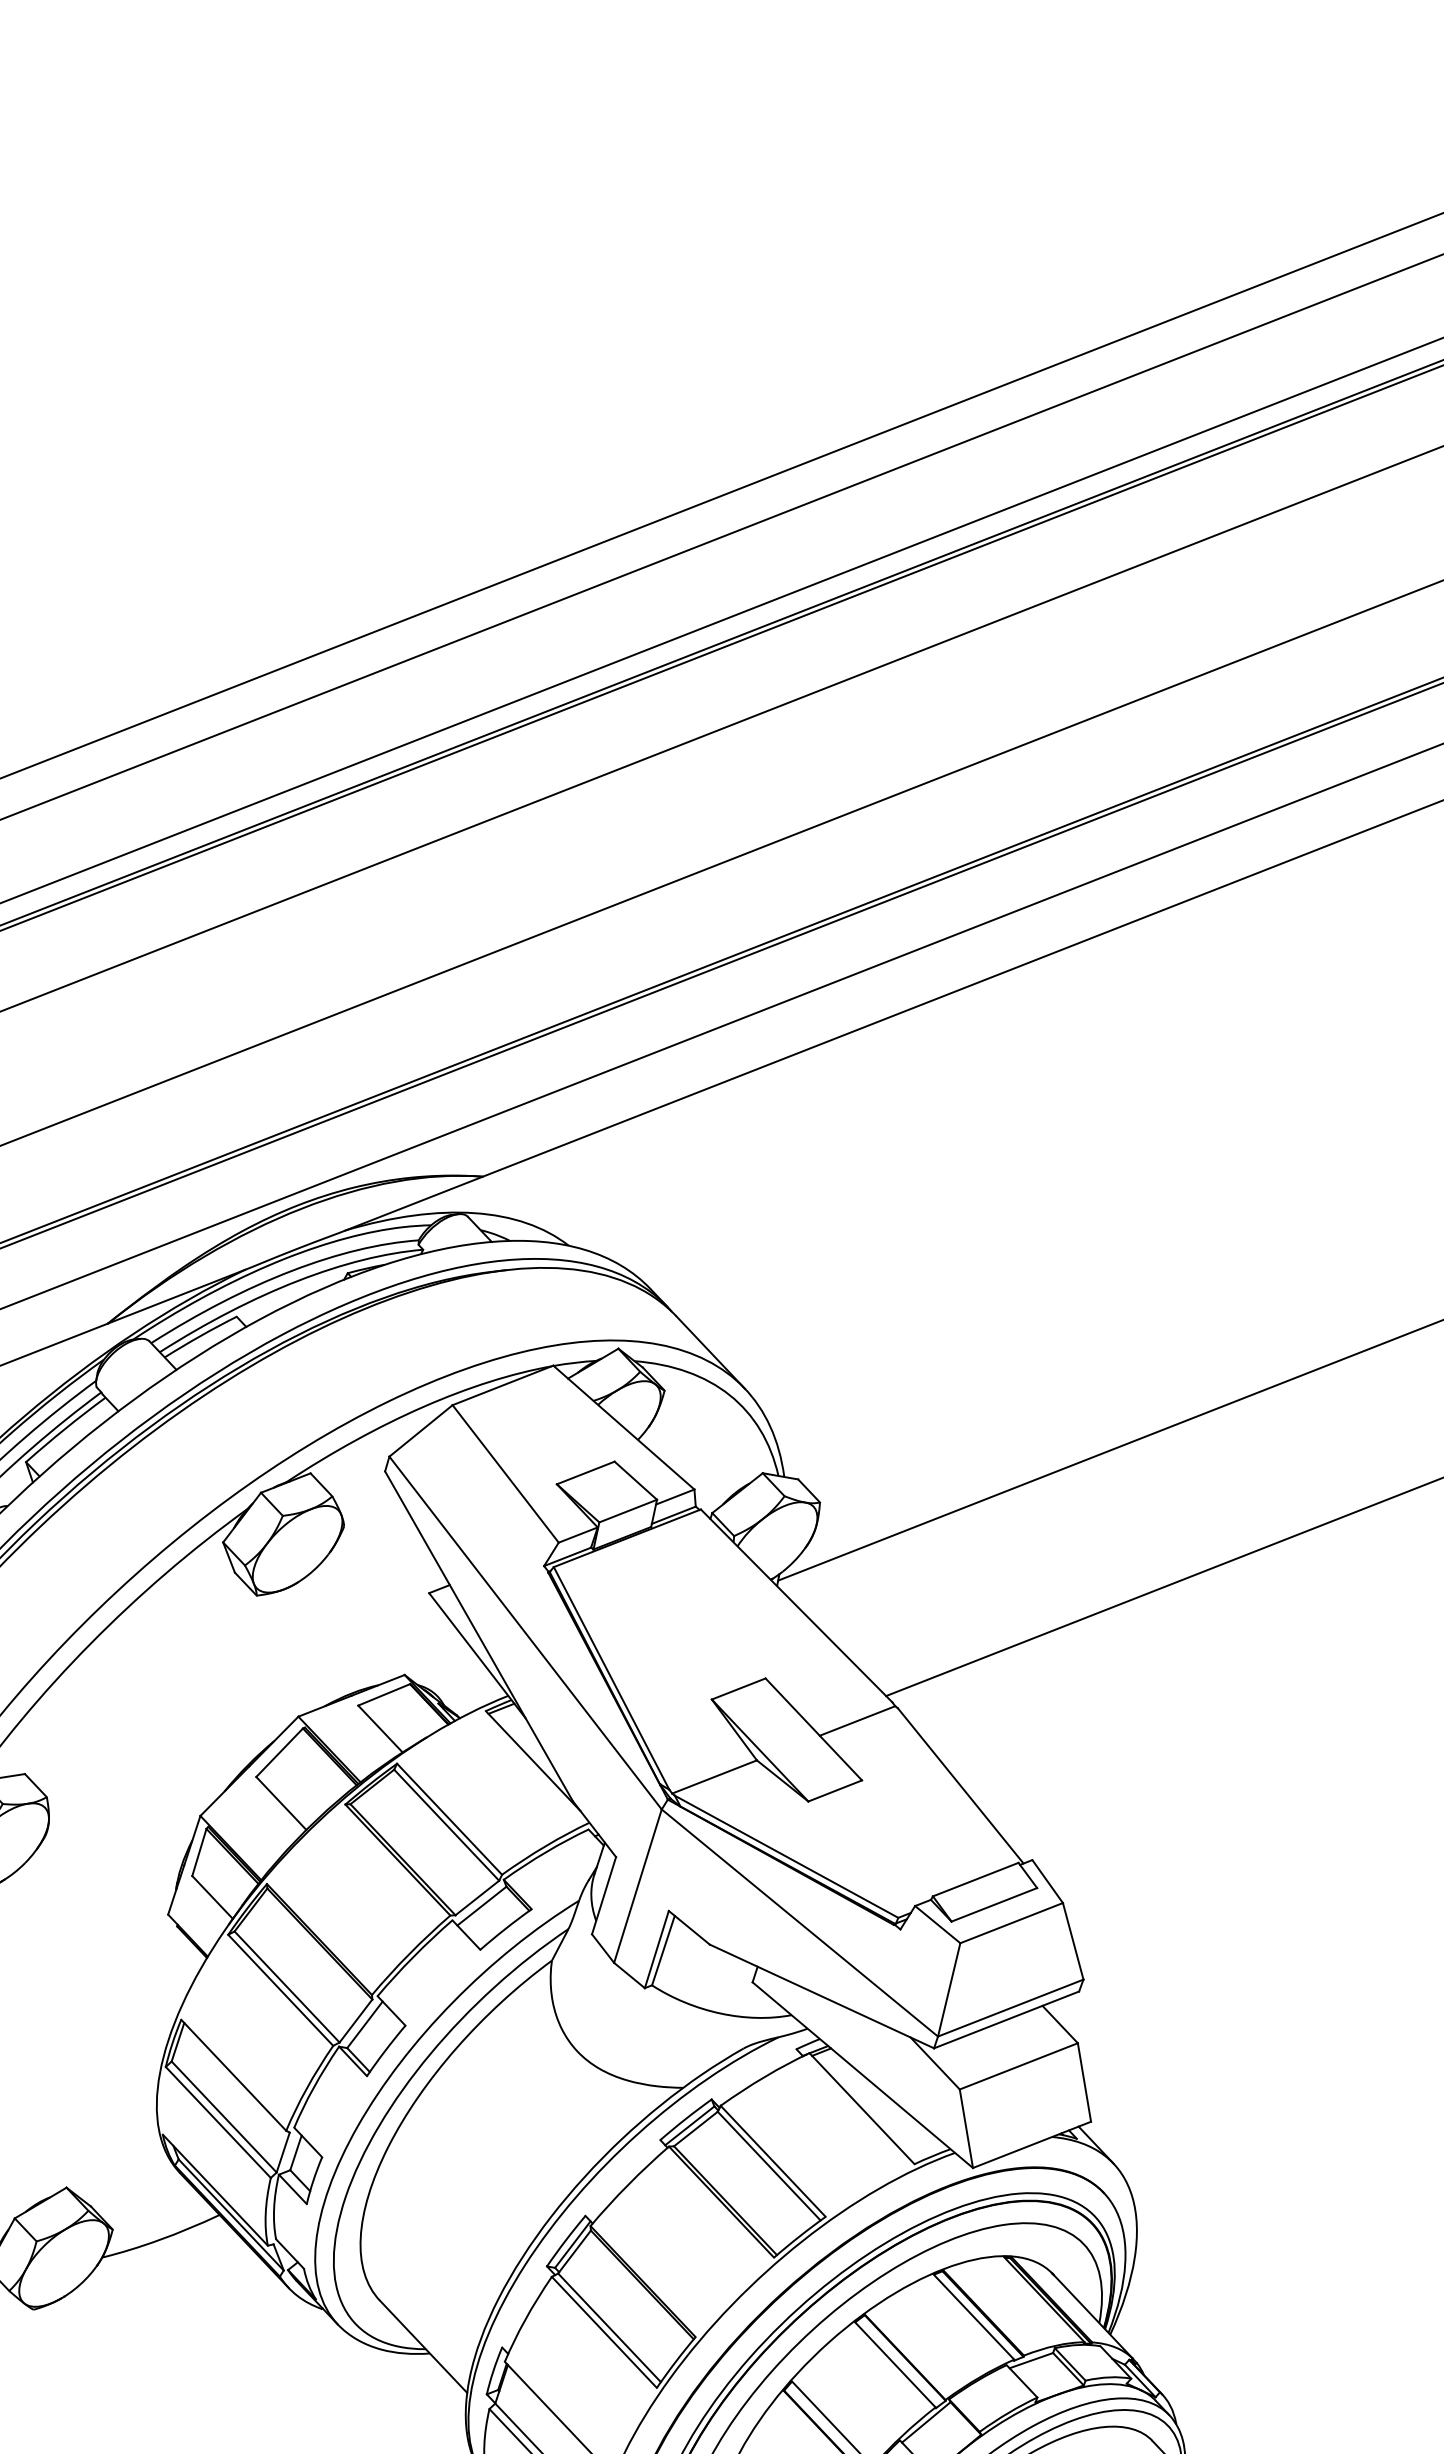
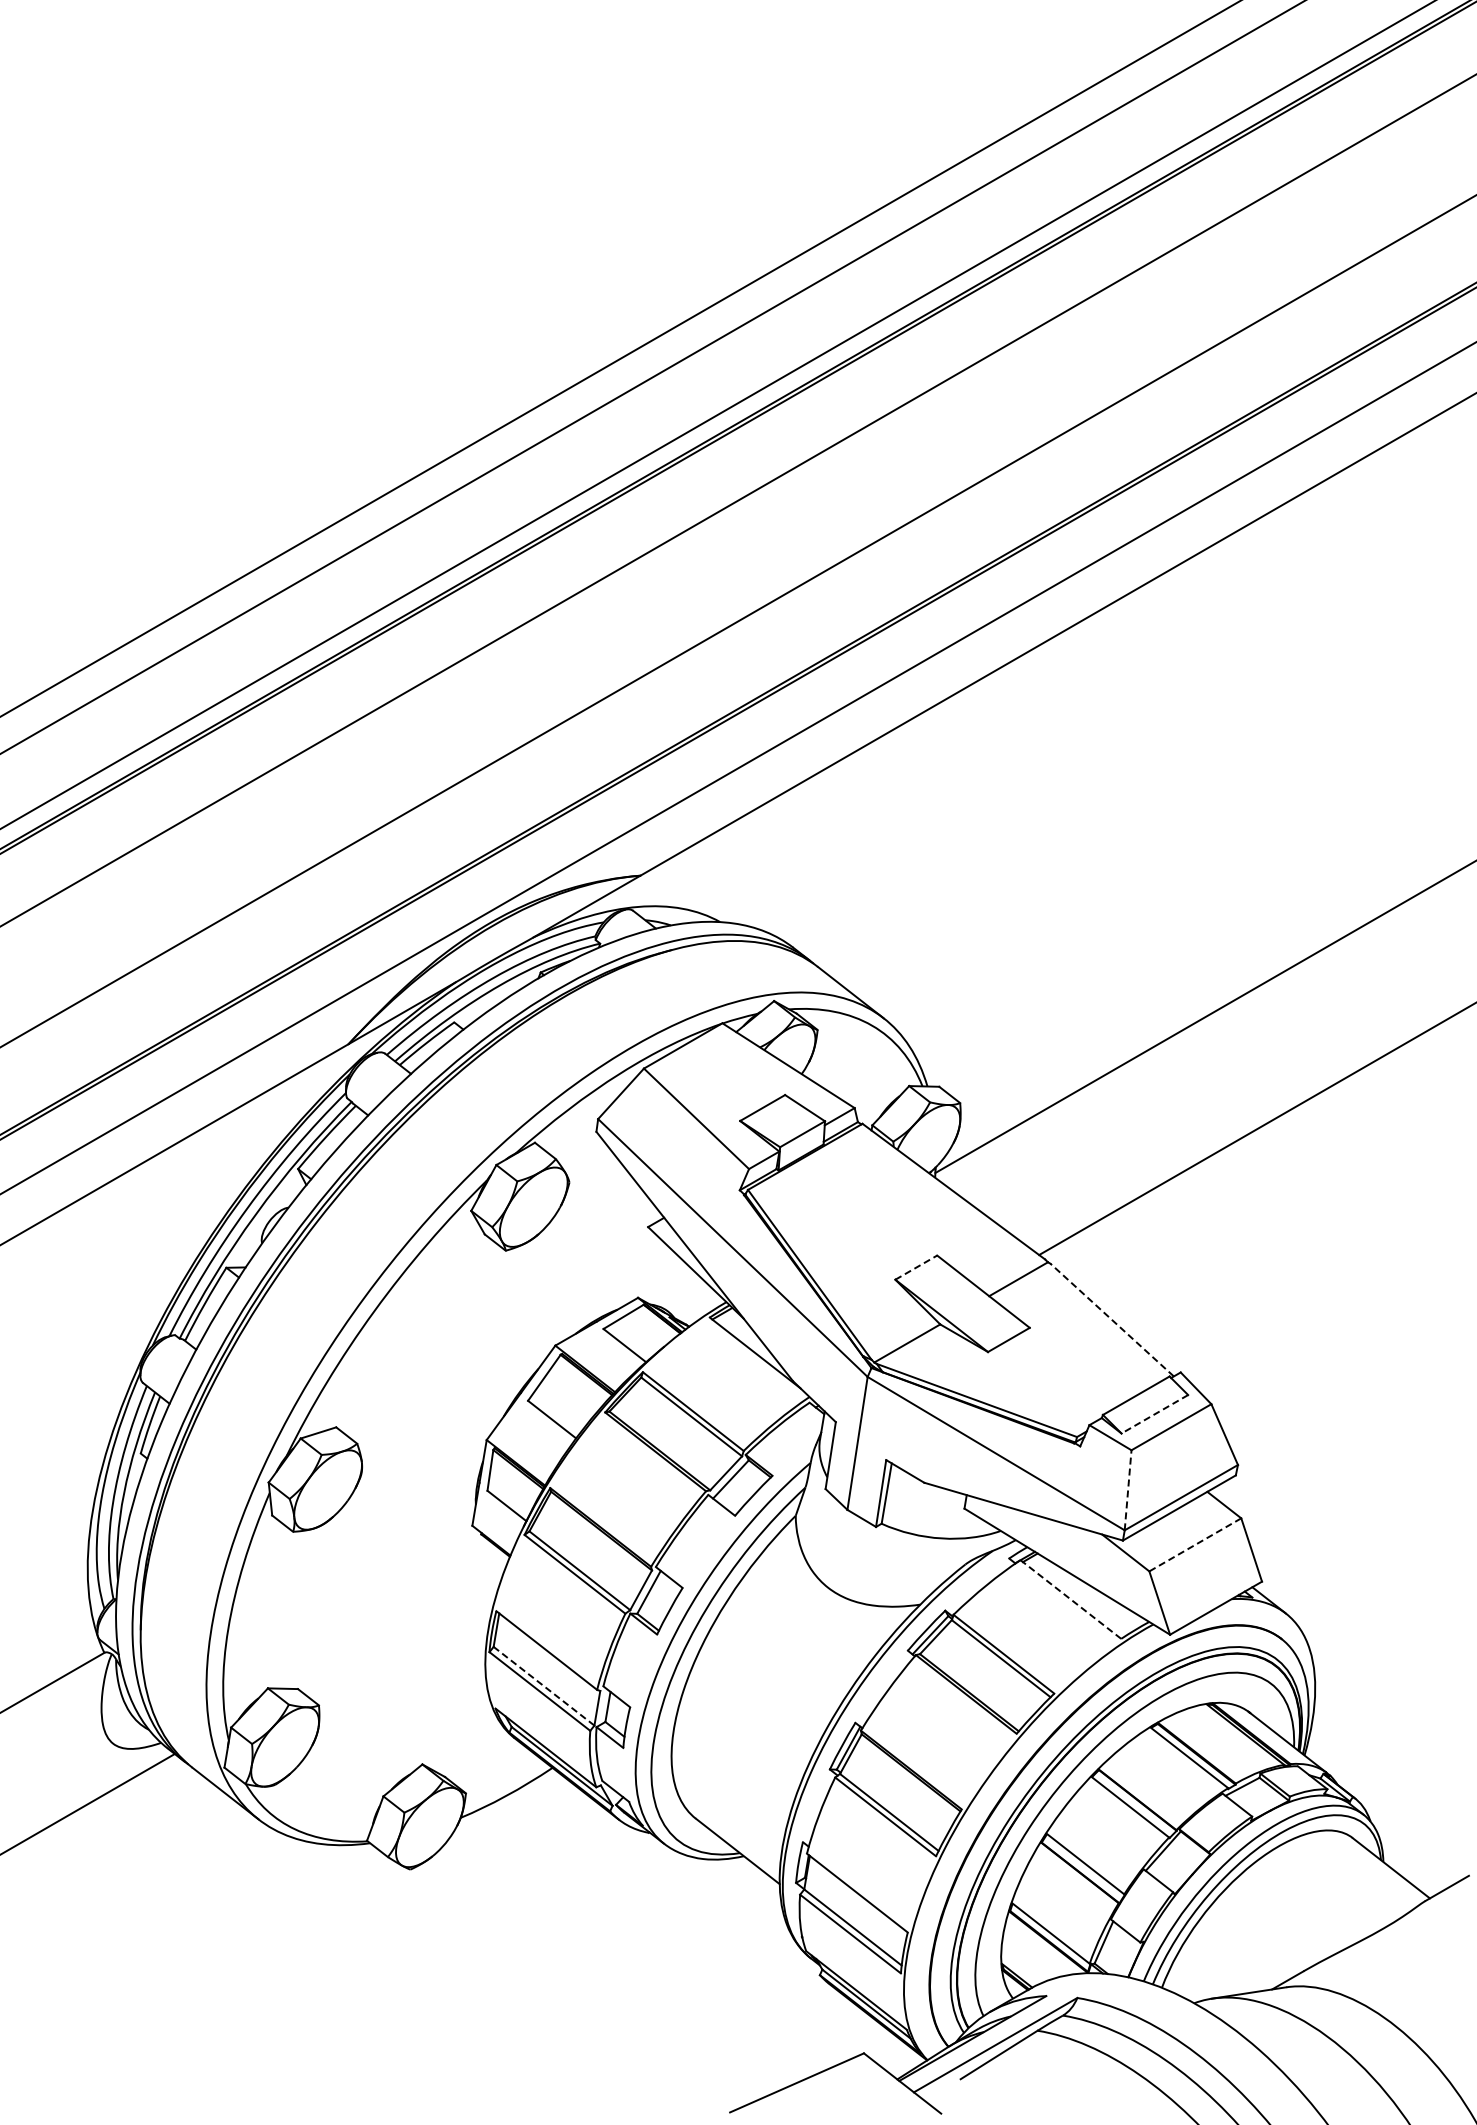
line: (738, 1688) -> (916, 1267), solid -> dashed
line: (961, 1786) -> (1112, 1320), solid -> dashed
line: (993, 1905) -> (1154, 1414), solid -> dashed
line: (949, 1989) -> (1128, 1489), solid -> dashed
line: (1017, 2066) -> (1194, 1545), solid -> dashed
line: (861, 2108) -> (1070, 1599), solid -> dashed
line: (224, 2117) -> (544, 1686), solid -> dashed

